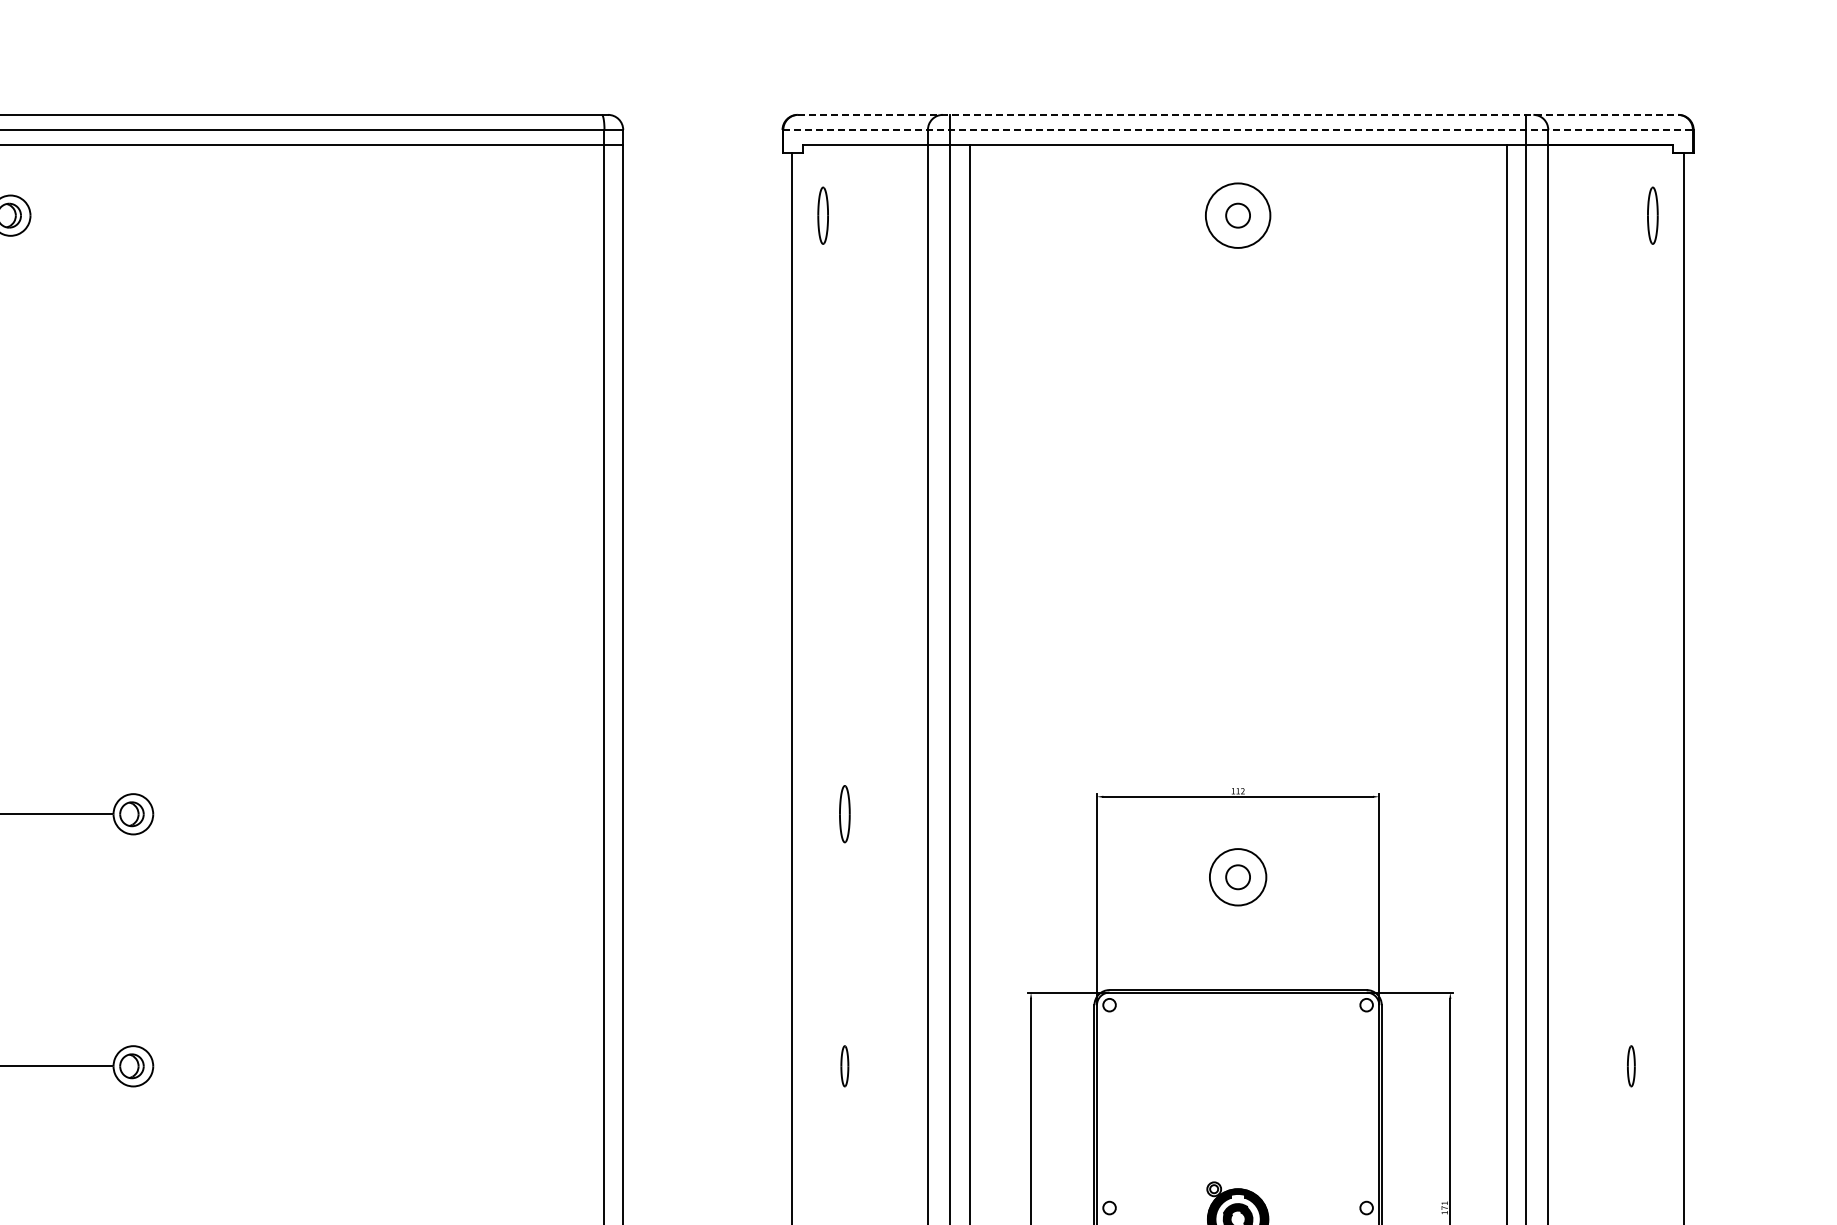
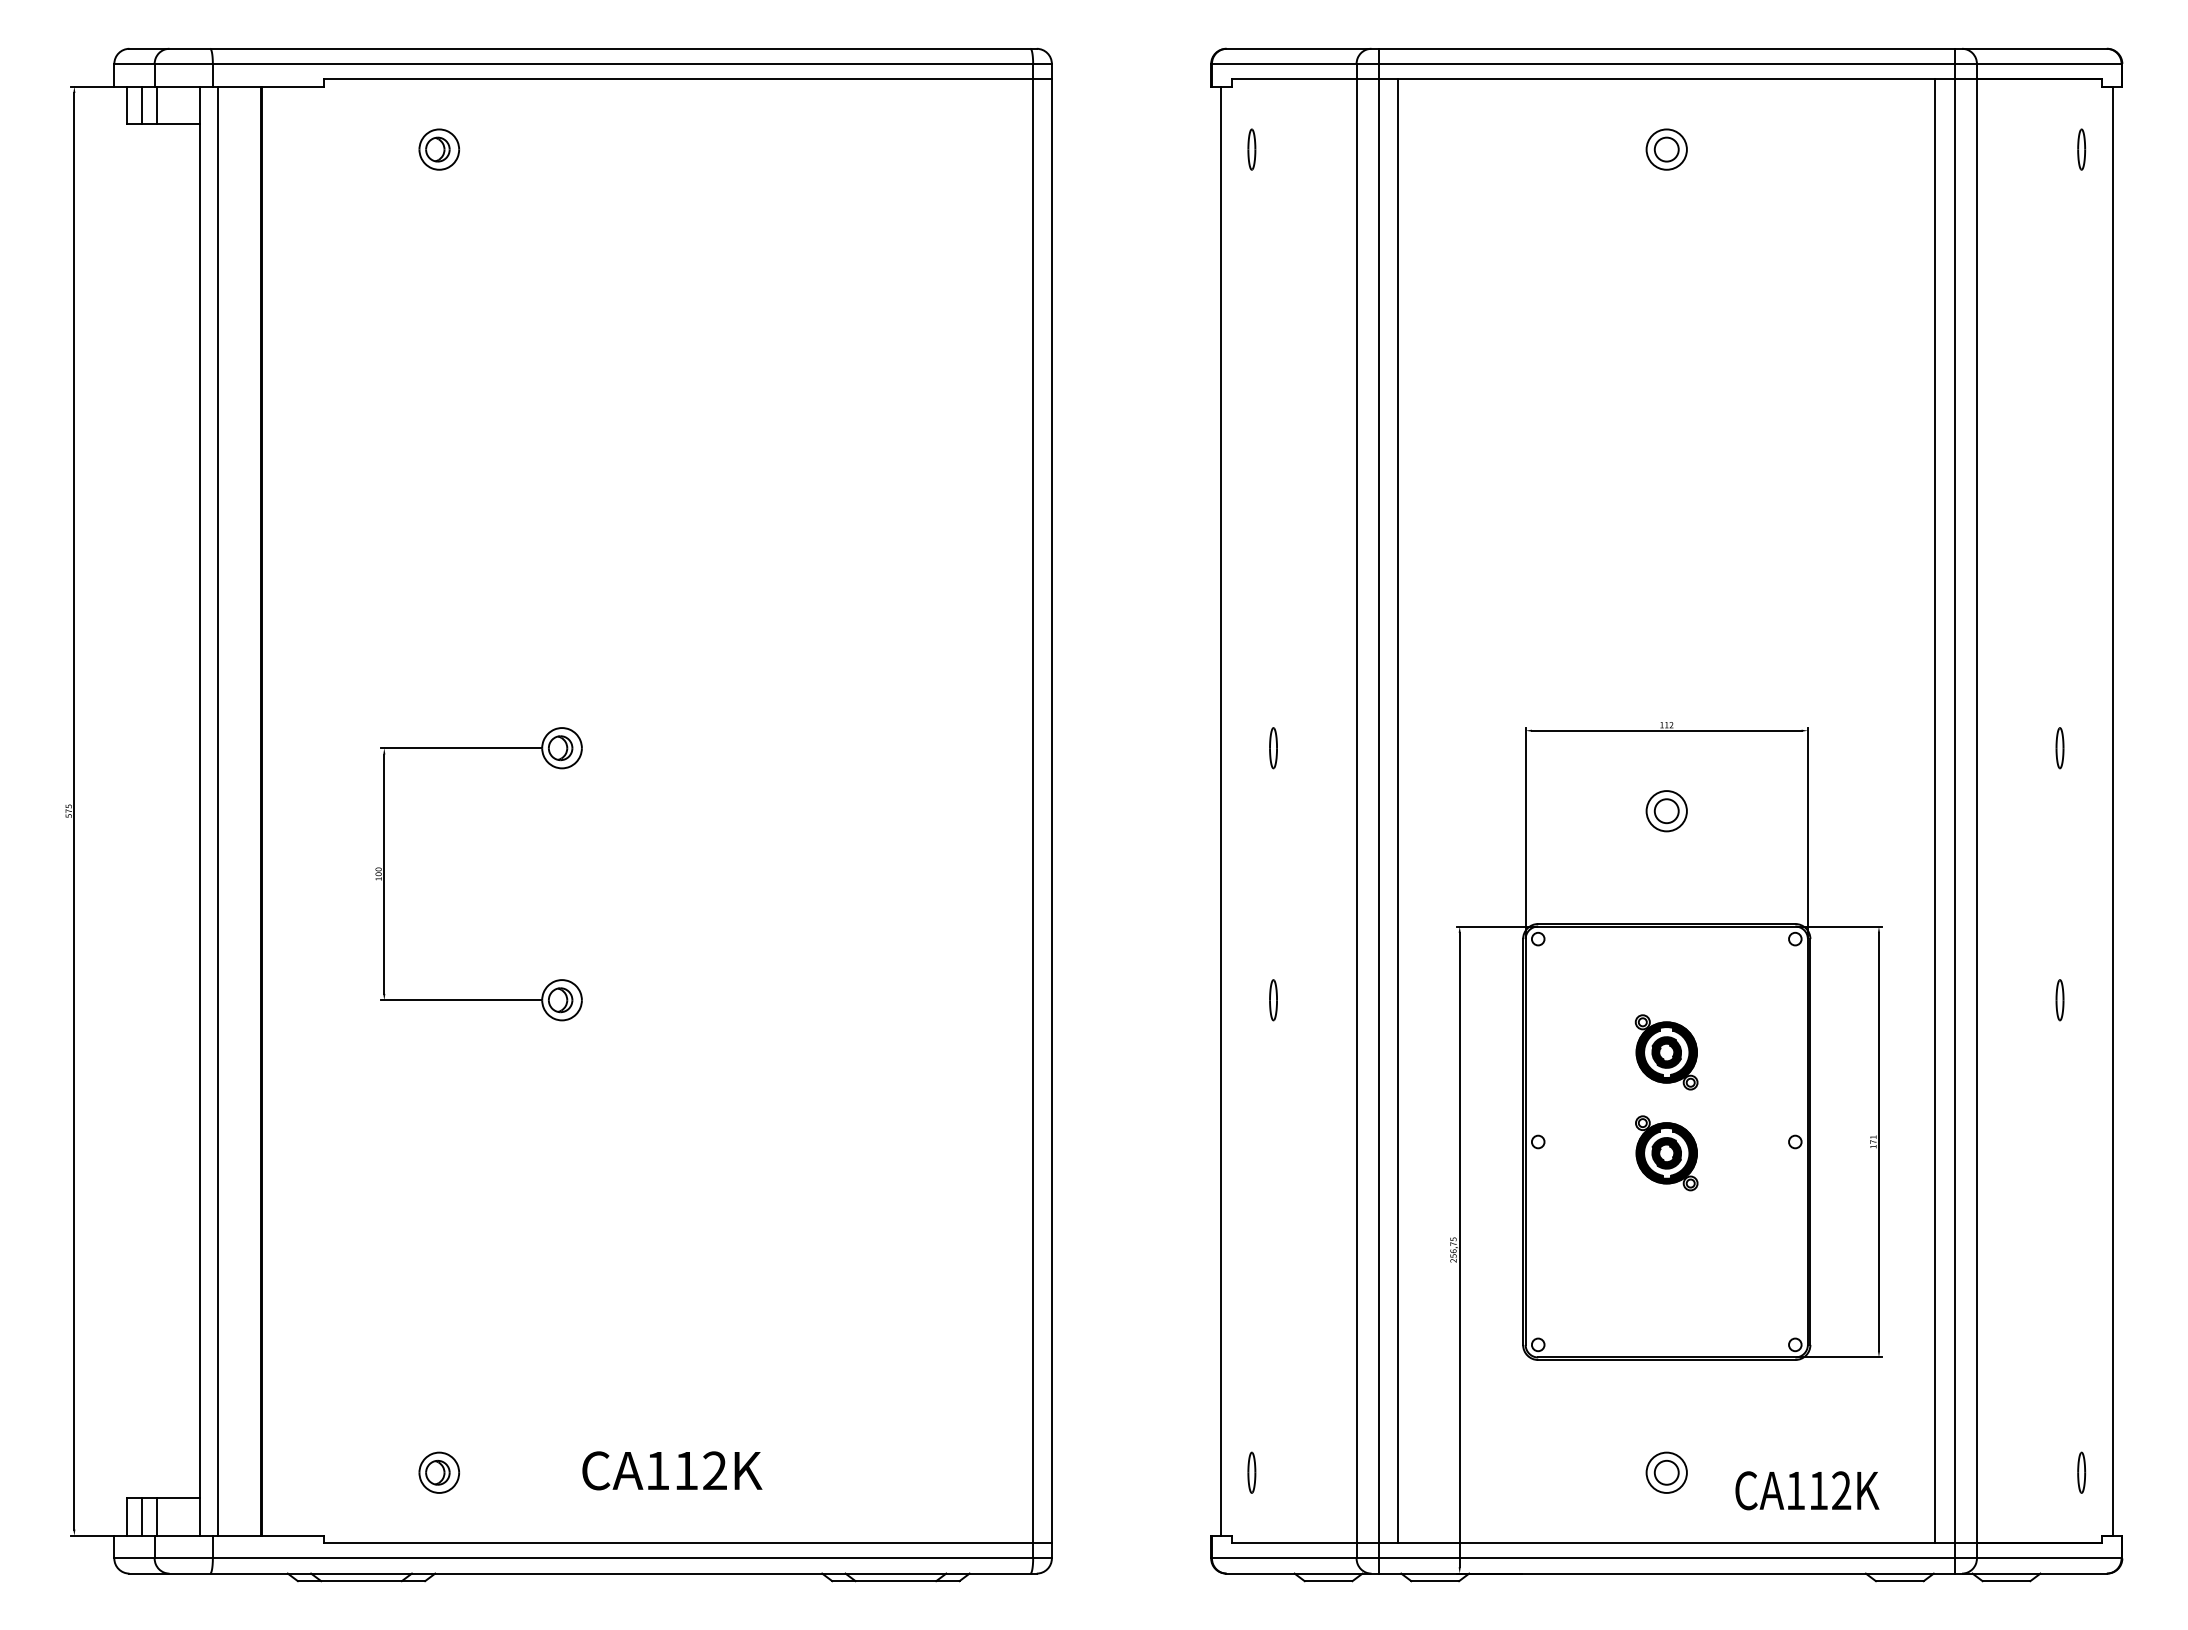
line: (1238, 114) -> (1667, 48), dashed -> solid
line: (1237, 129) -> (1666, 63), dashed -> solid
part: (822, 215) -> (1251, 149), size x0.71
circle: (1237, 215) -> (1666, 149), size x0.62
part: (1652, 215) -> (2081, 149), size x0.71
part: (844, 814) -> (1273, 748), size x0.71
part: (1630, 814) -> (2059, 748), added
circle: (1237, 877) -> (1666, 811), size x0.71
part: (1237, 1118) -> (1666, 1052), added

